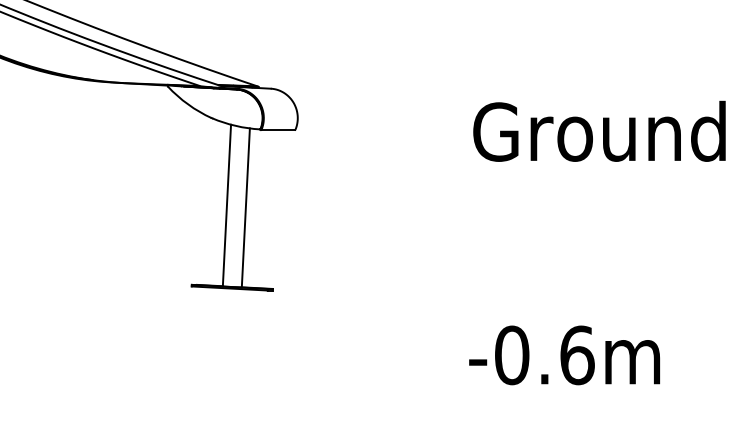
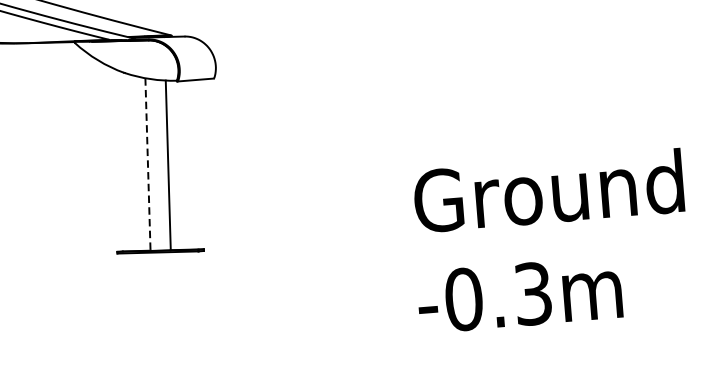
text: (599, 130) -> (548, 190), moved
line: (226, 205) -> (147, 164), solid -> dashed
text: (577, 355) -> (533, 293), -0.6m -> -0.3m

